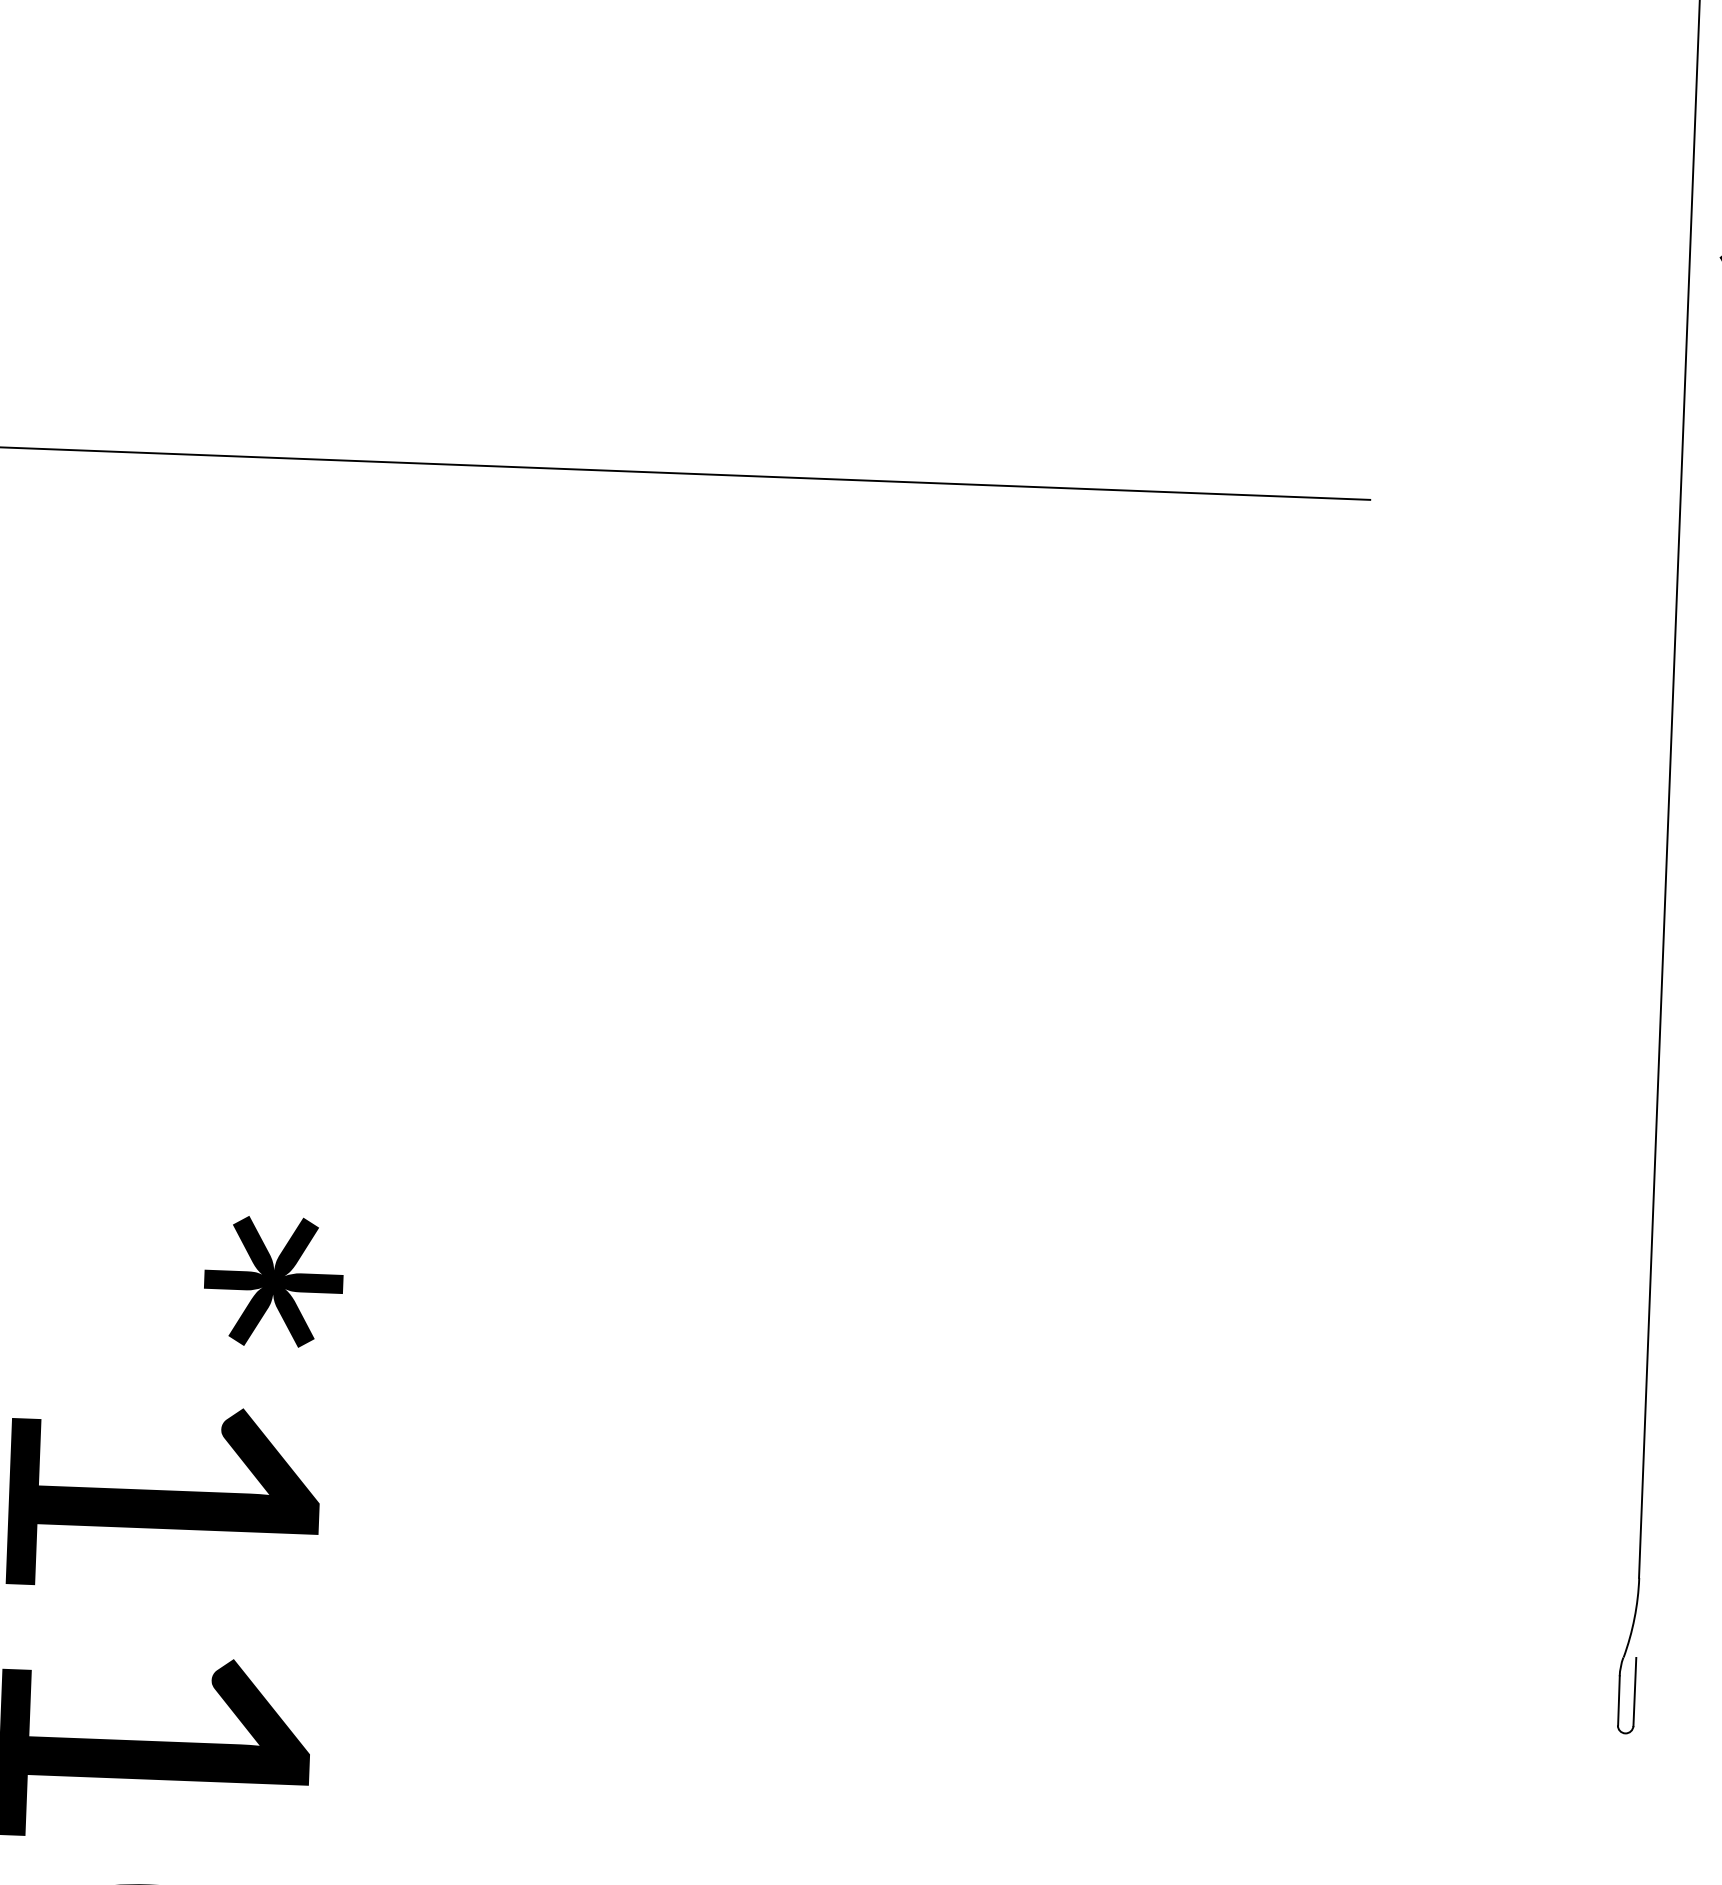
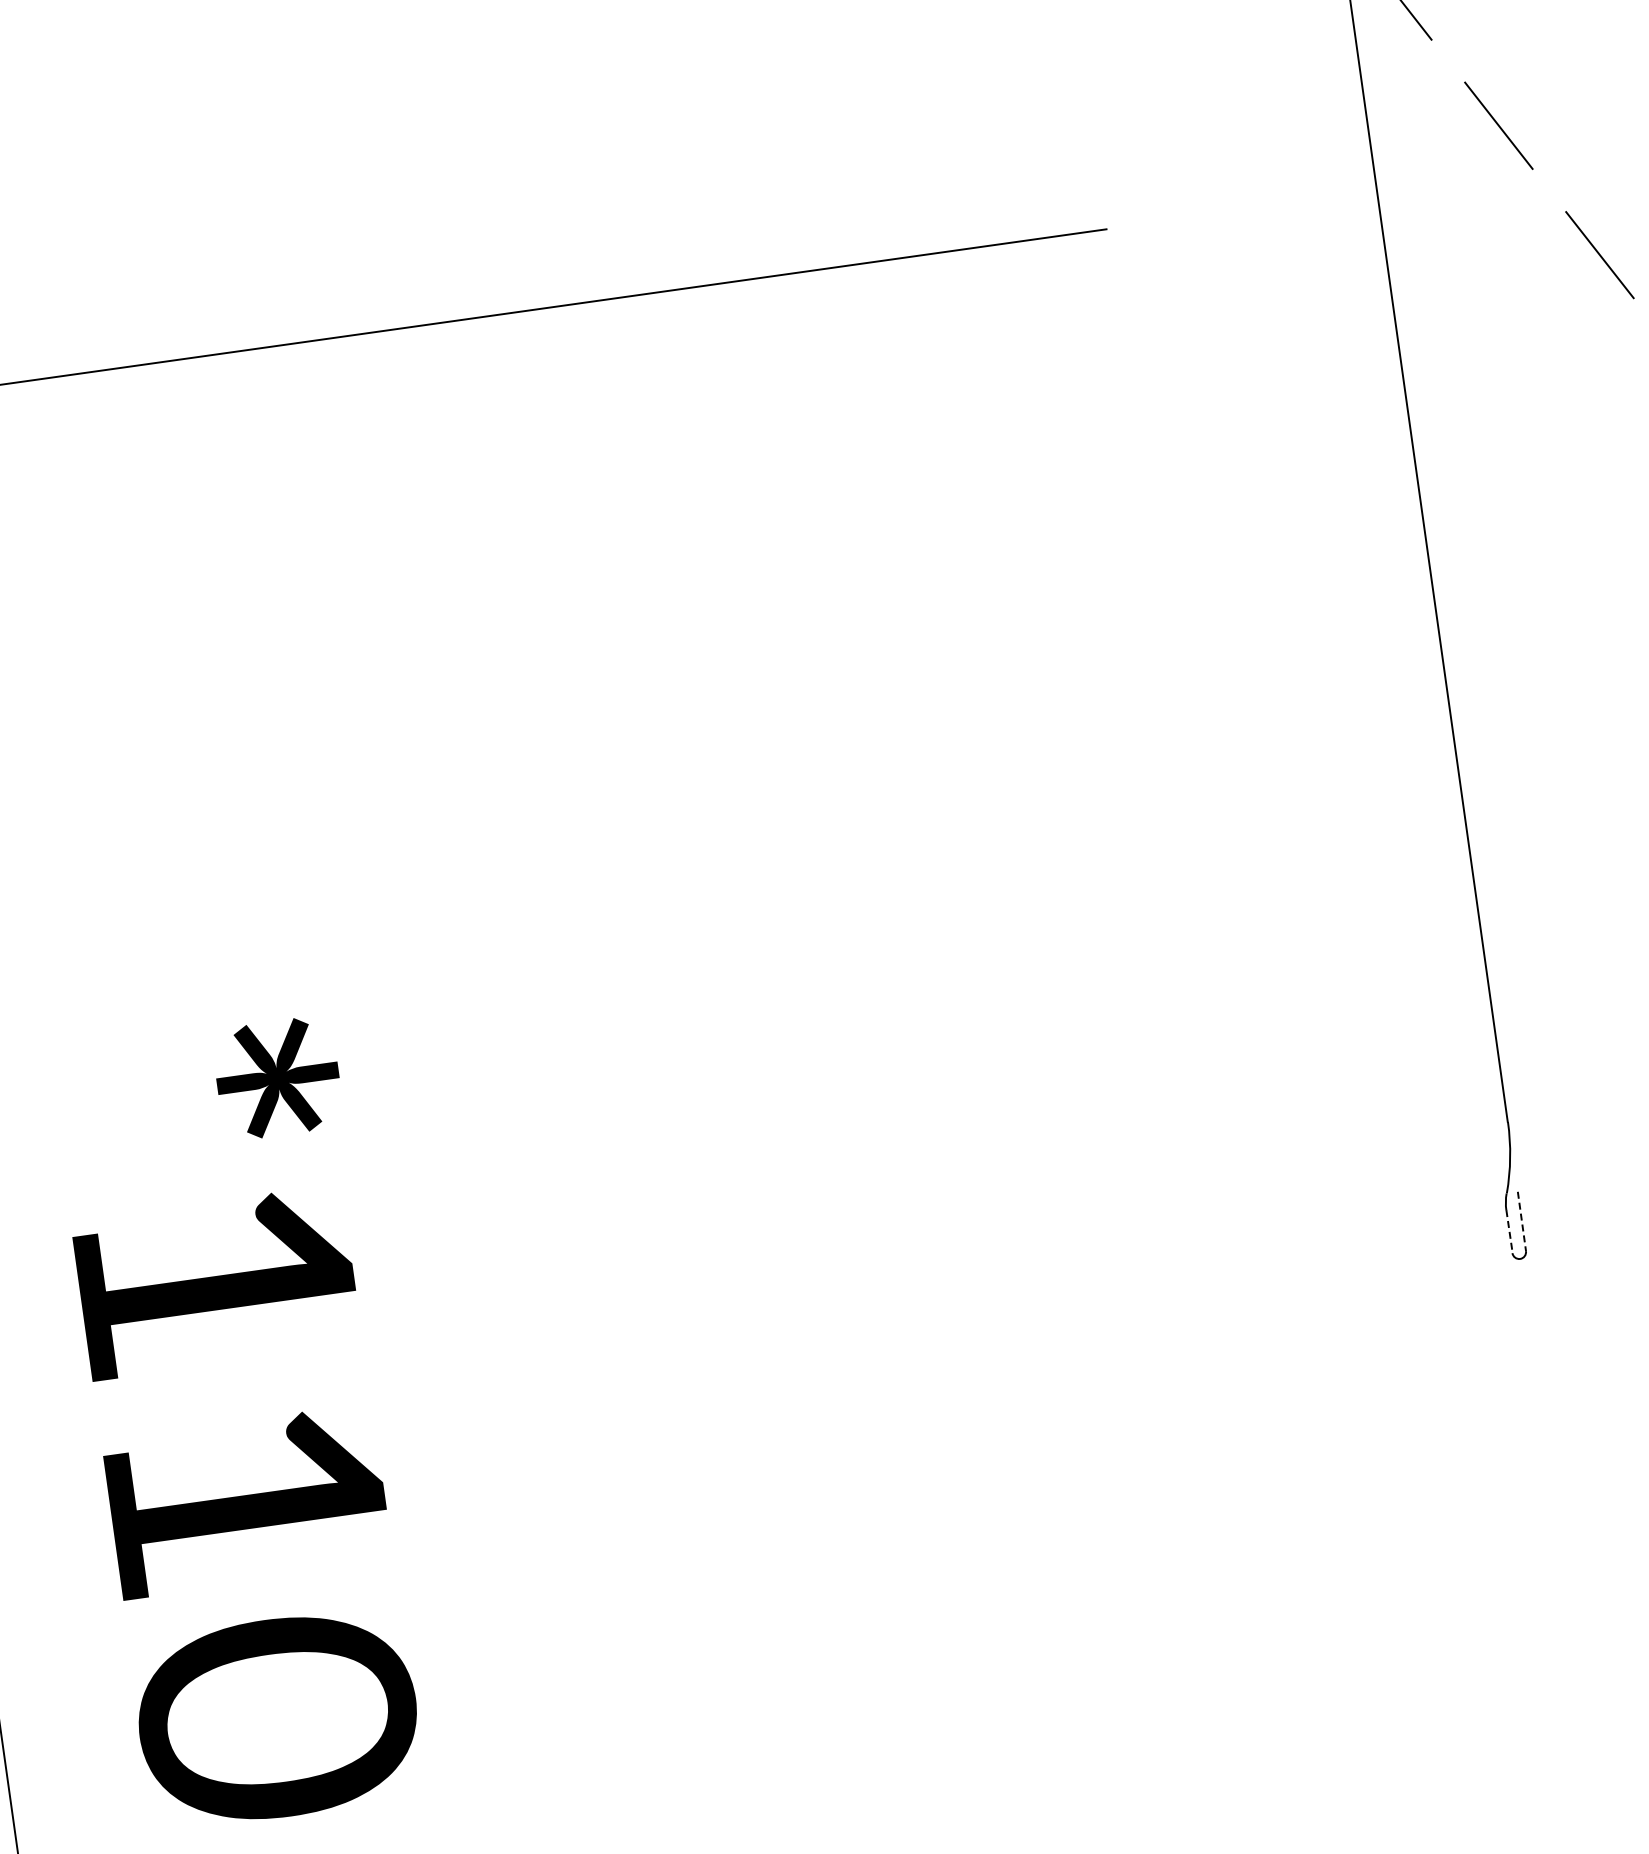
line: (1635, 1693) -> (1522, 1222), solid -> dashed
line: (1618, 1700) -> (1509, 1231), solid -> dashed

